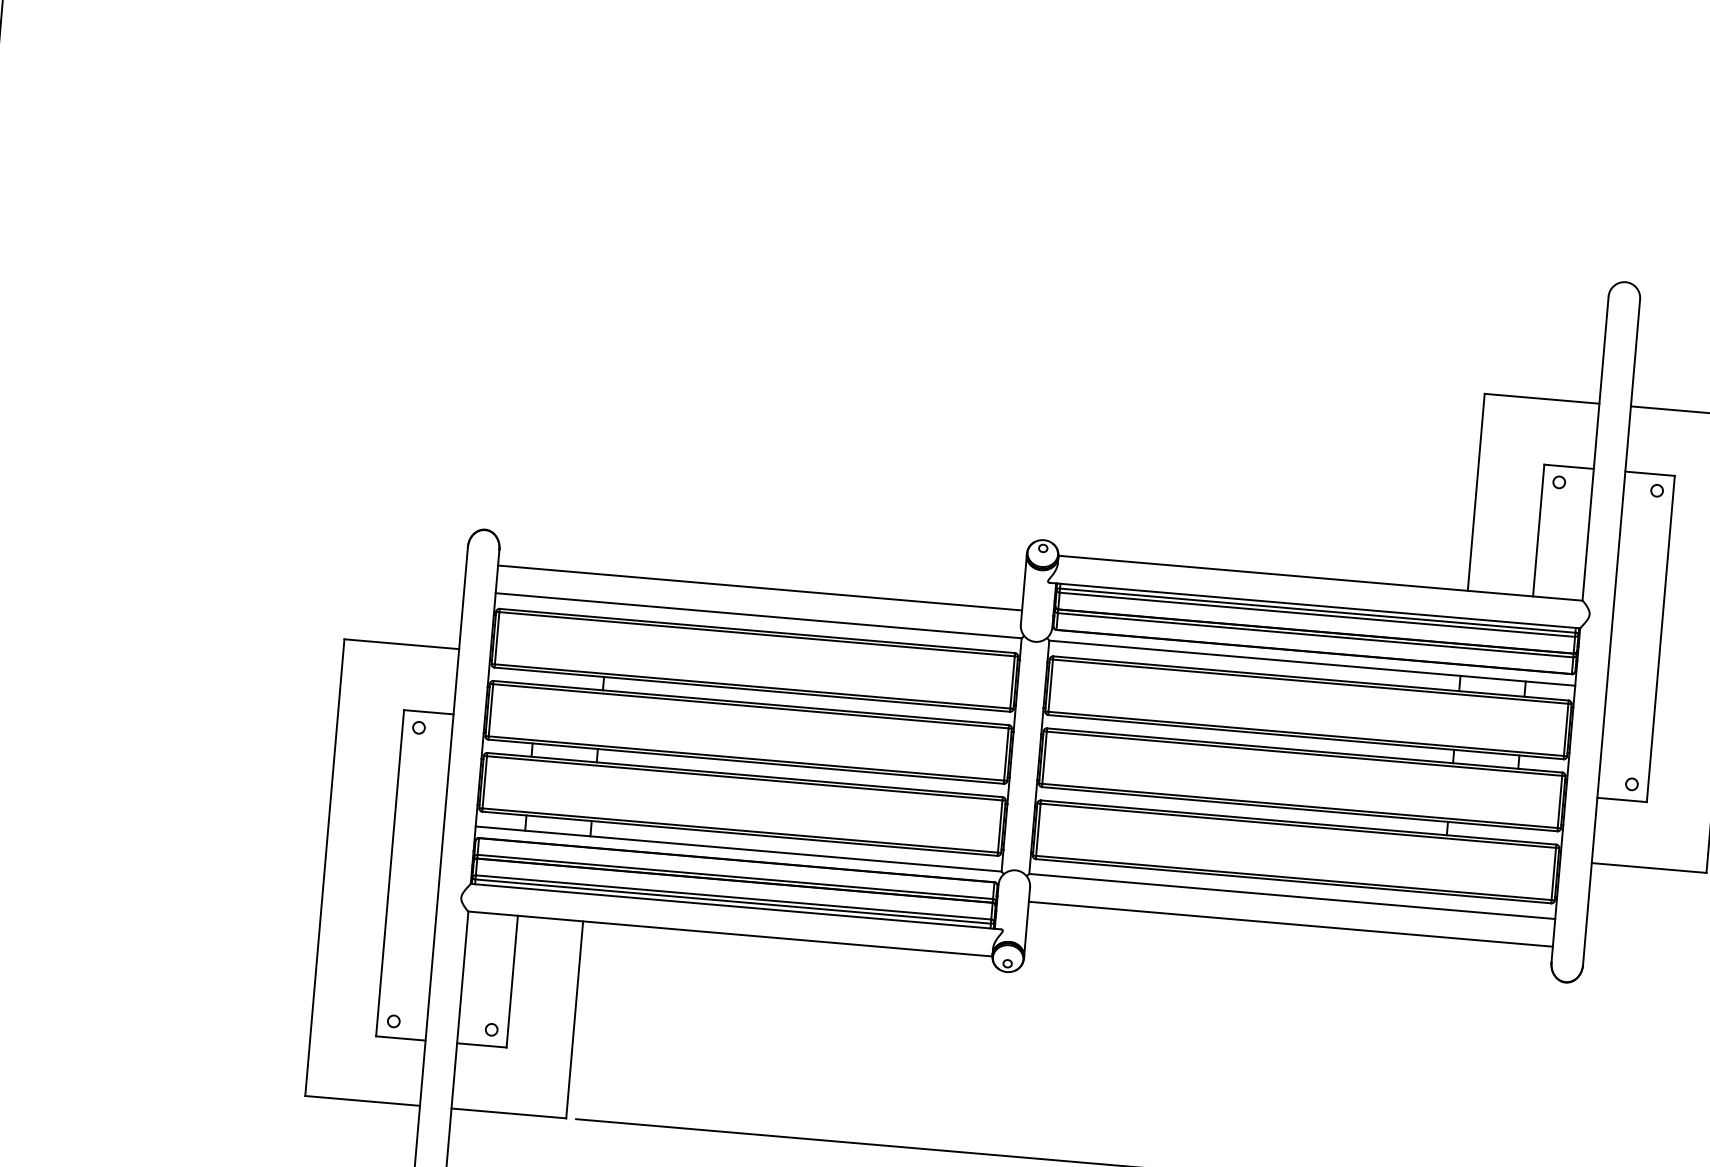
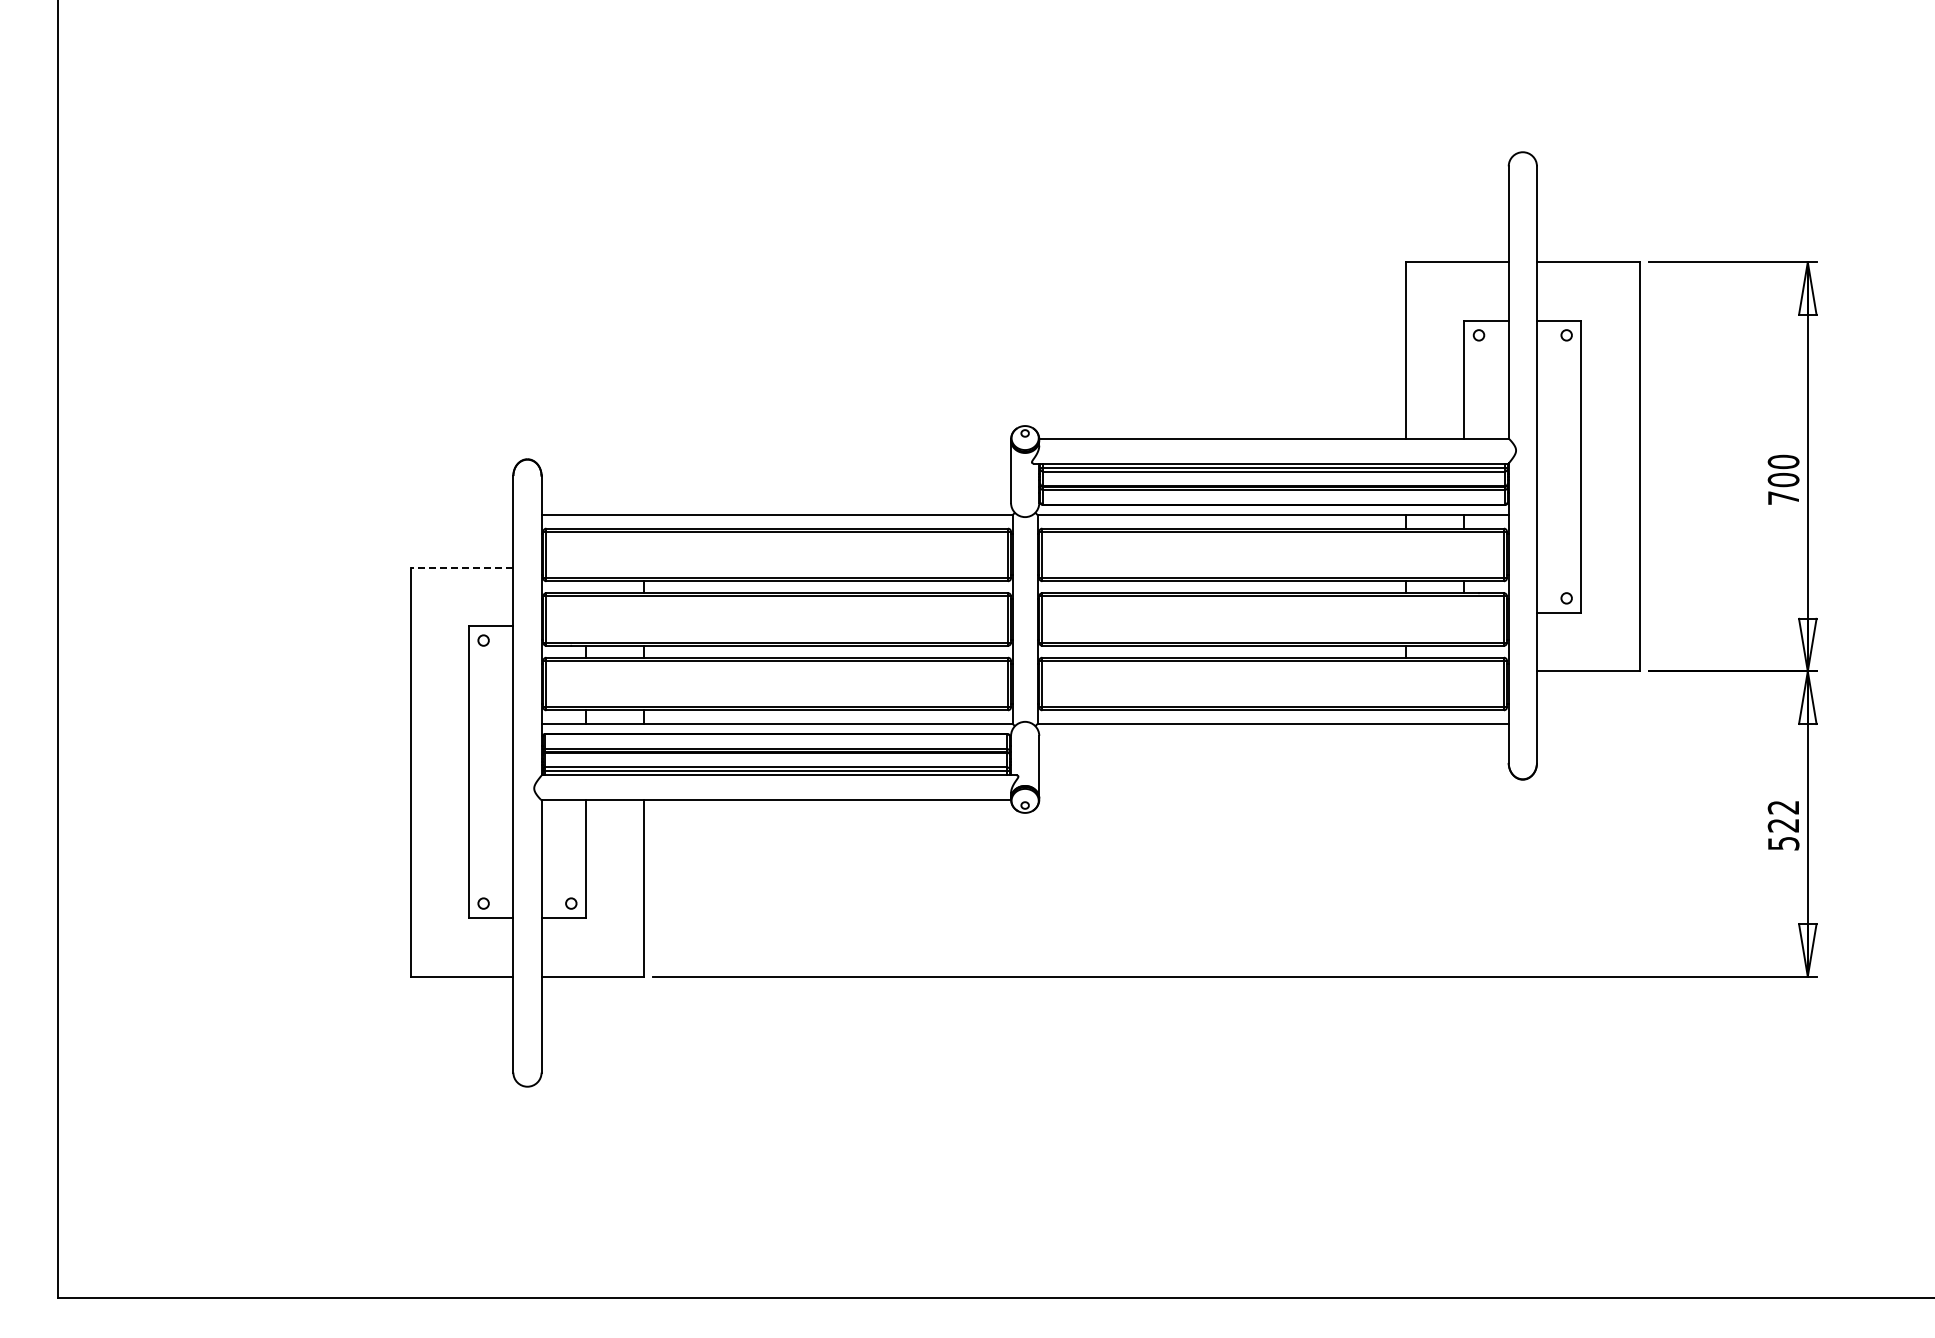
line: (760, 588) -> (776, 490), removed
line: (401, 644) -> (461, 567), solid -> dashed
line: (1290, 923) -> (1273, 748), removed

